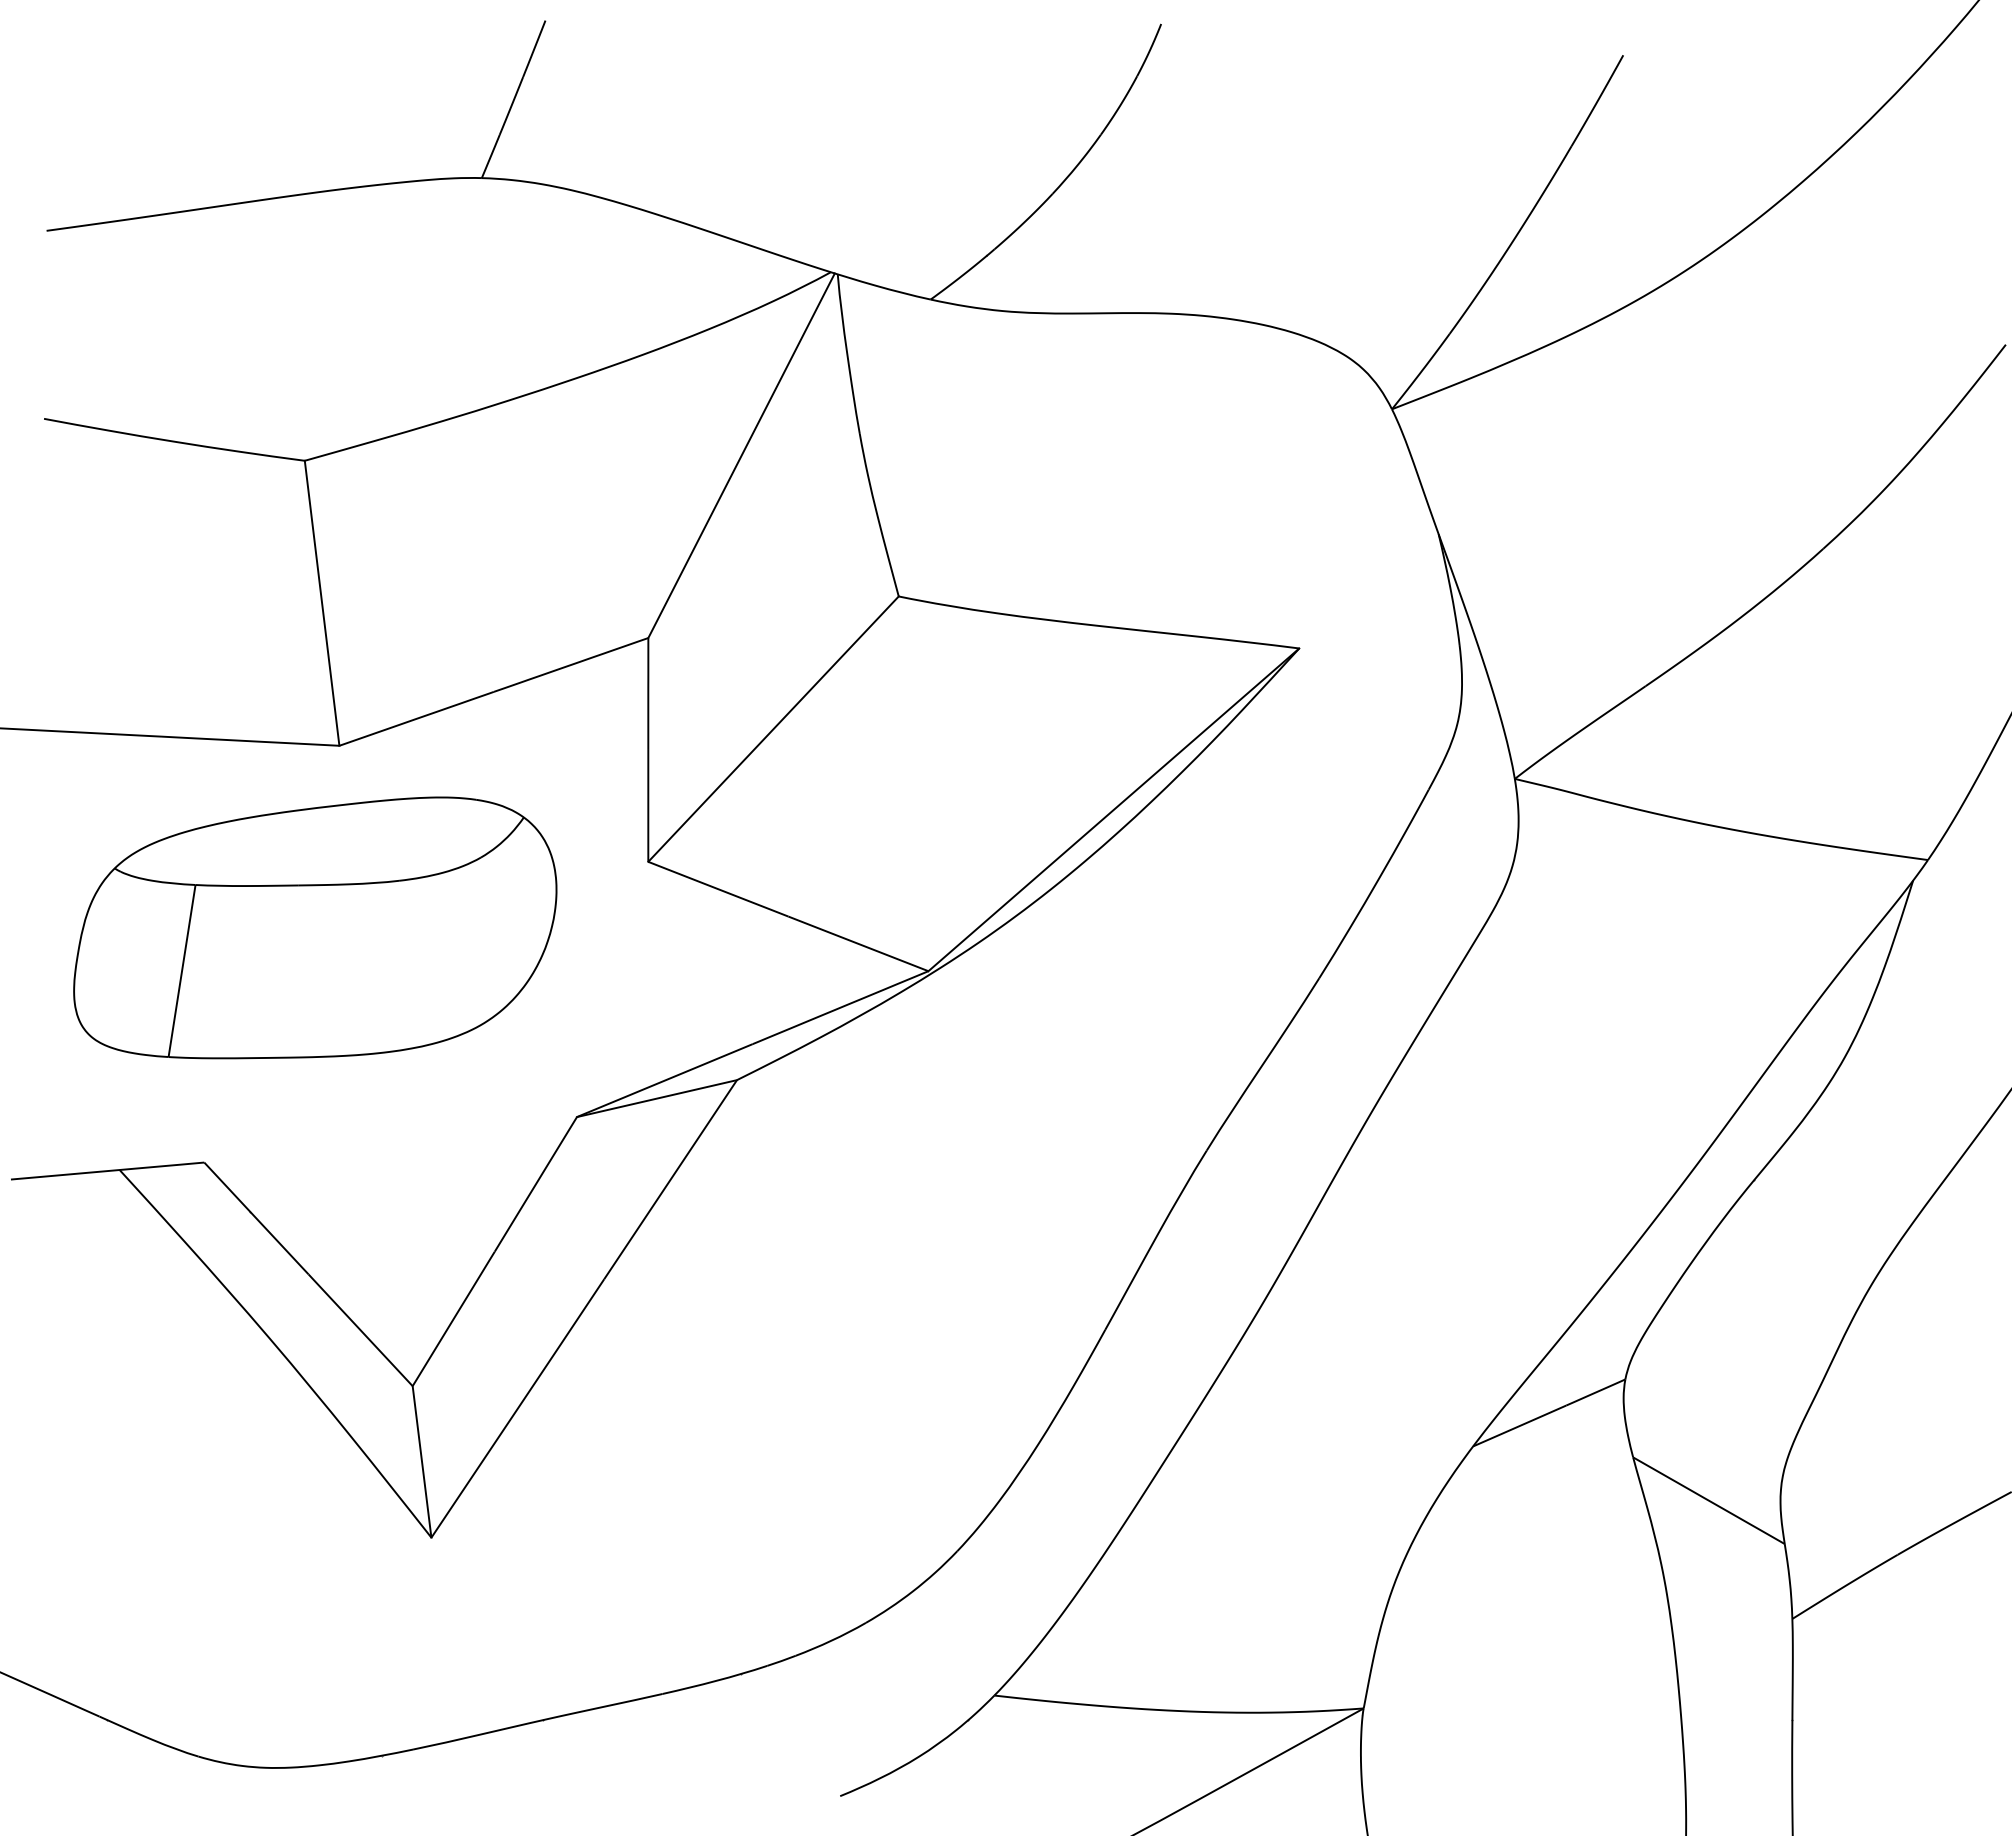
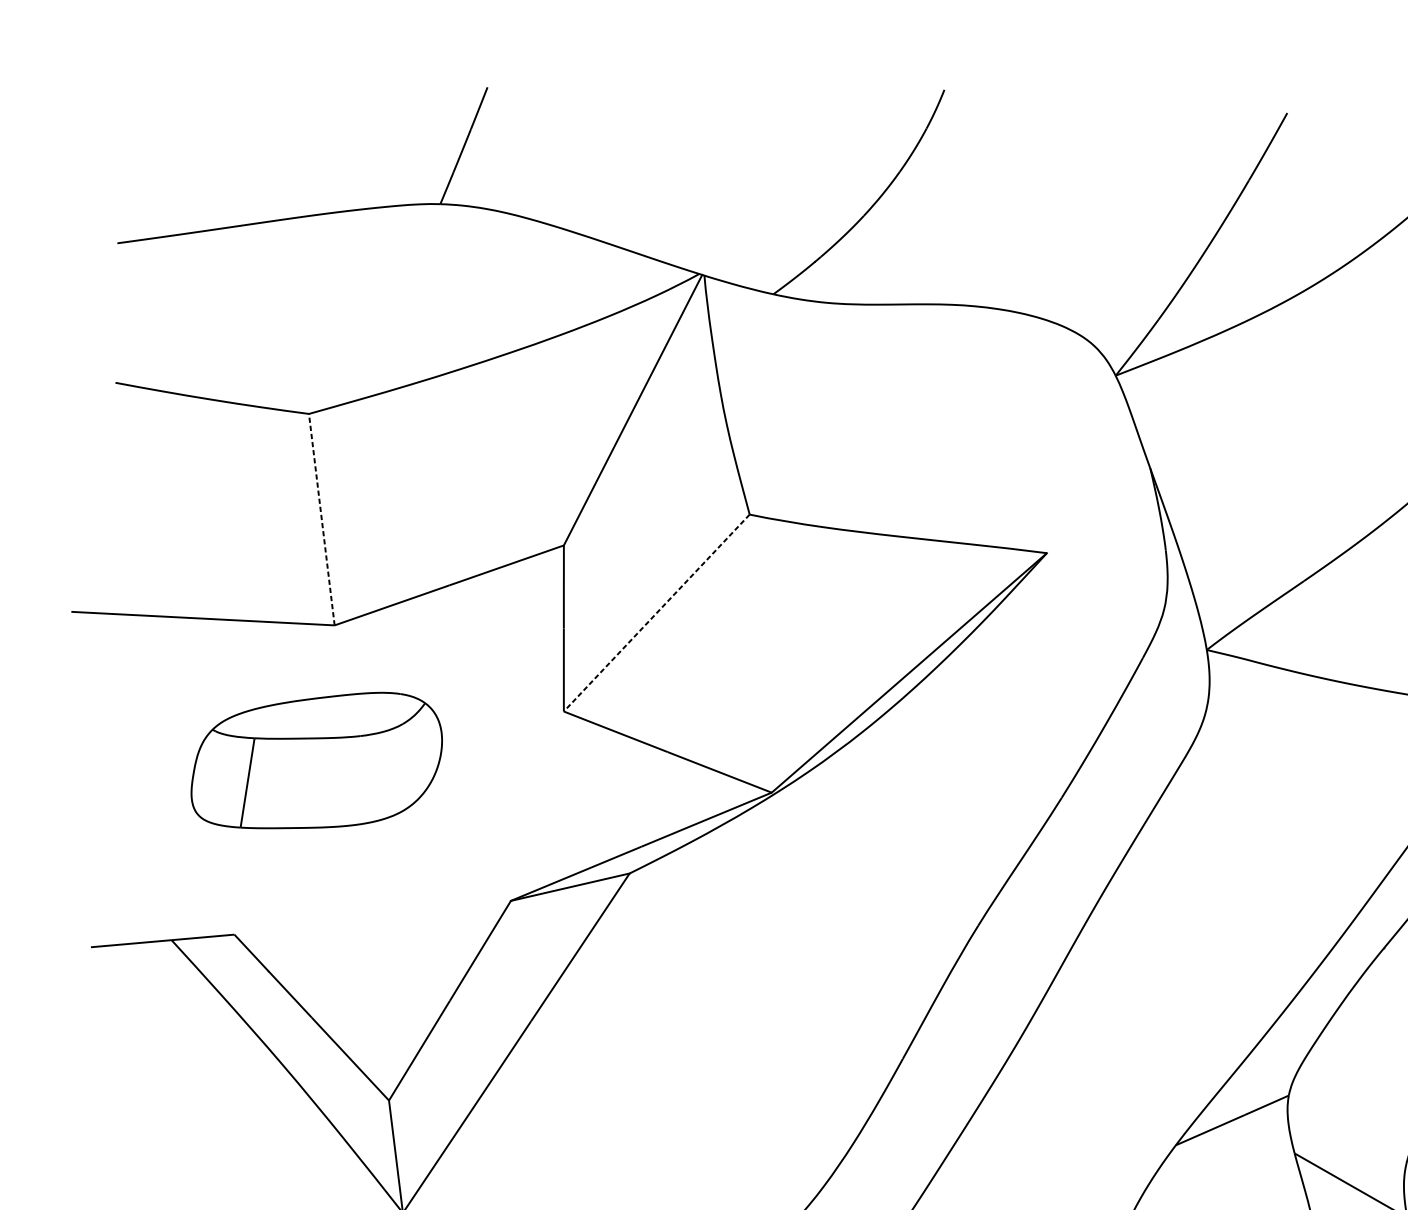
line: (322, 603) -> (322, 519), solid -> dashed
line: (773, 729) -> (656, 613), solid -> dashed
part: (315, 927) -> (316, 760), size x0.7

